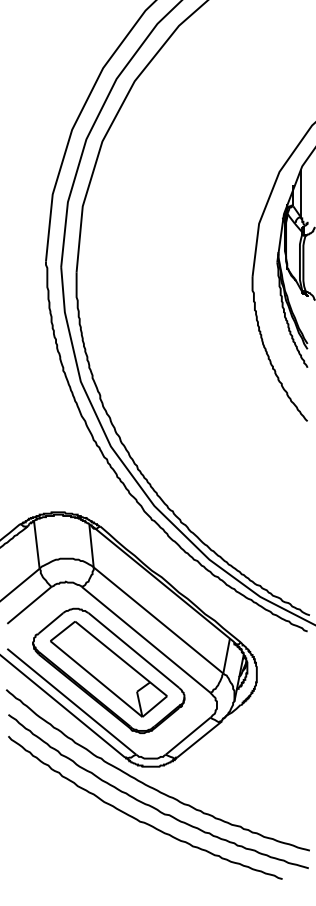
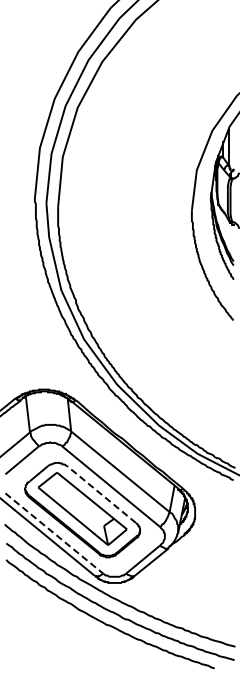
line: (133, 650) -> (101, 494), solid -> dashed
line: (71, 701) -> (54, 533), solid -> dashed

